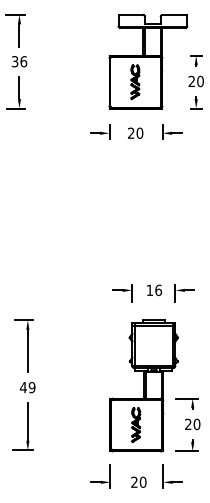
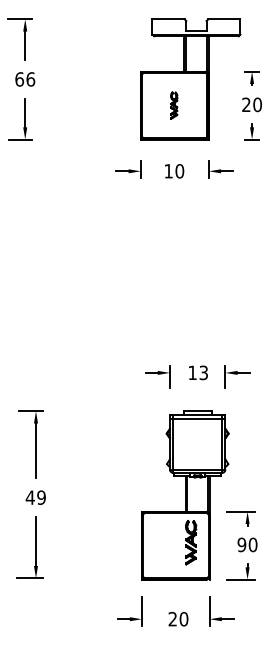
text: (15, 61) -> (19, 79), 36 -> 66
part: (135, 82) -> (174, 105), size x0.6
text: (131, 133) -> (168, 171), 20 -> 10
text: (158, 290) -> (203, 372), 16 -> 13
part: (136, 424) -> (191, 542), moved
text: (187, 424) -> (241, 544), 20 -> 90

